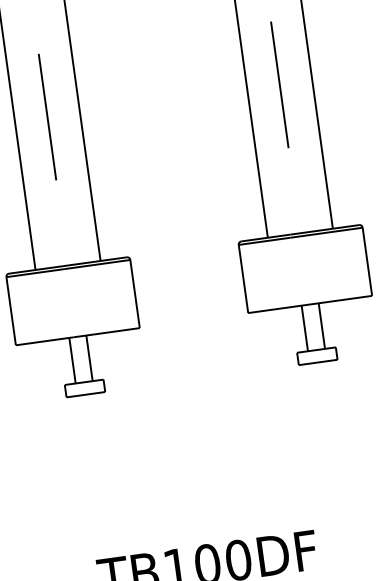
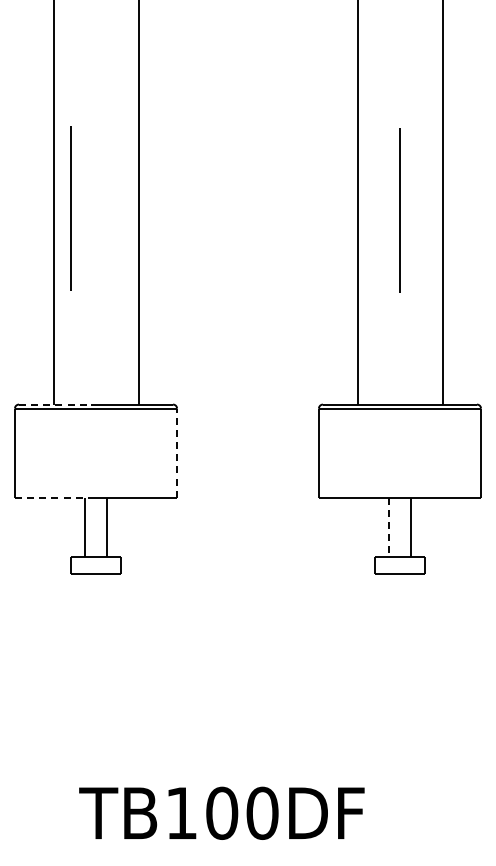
line: (46, 117) -> (70, 208), moved
line: (36, 269) -> (54, 404), solid -> dashed
line: (135, 294) -> (177, 453), solid -> dashed
line: (304, 328) -> (388, 527), solid -> dashed
line: (44, 341) -> (52, 497), solid -> dashed

